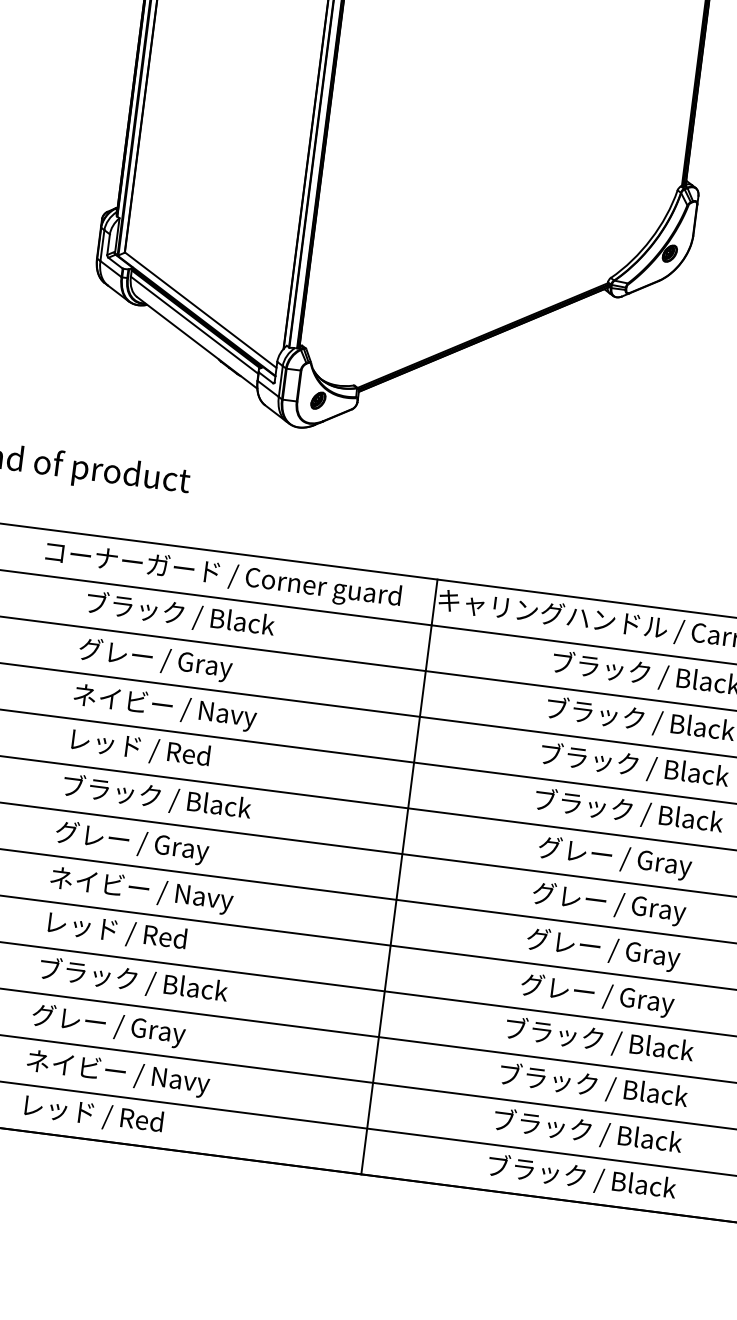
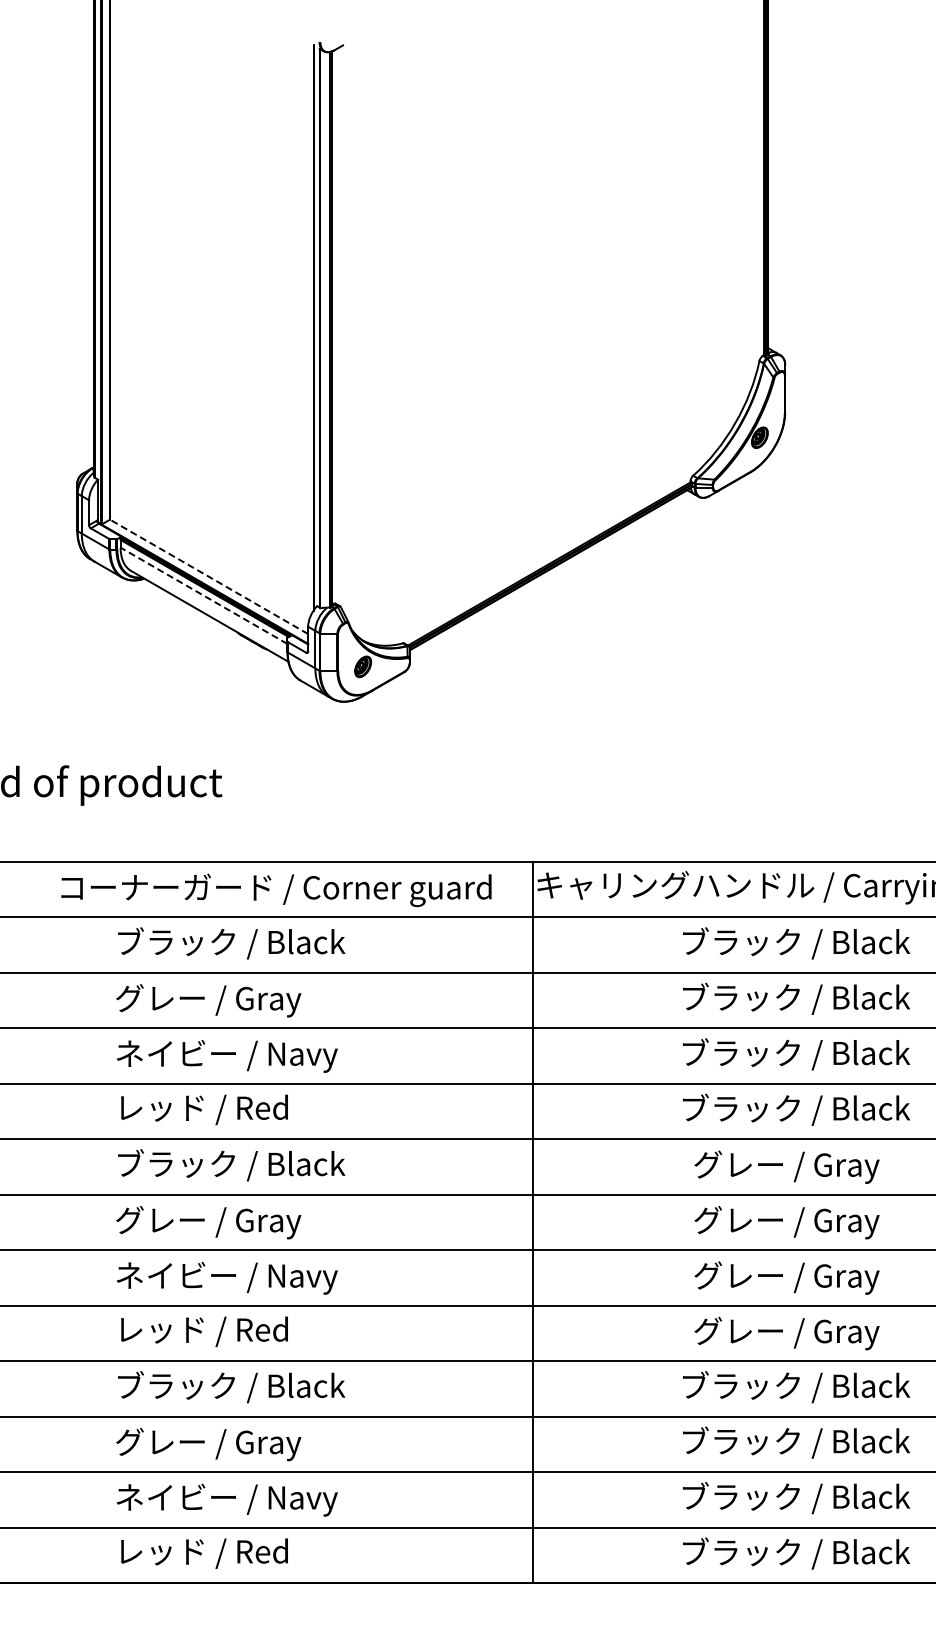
line: (200, 309) -> (208, 576), solid -> dashed
line: (194, 325) -> (203, 595), solid -> dashed

